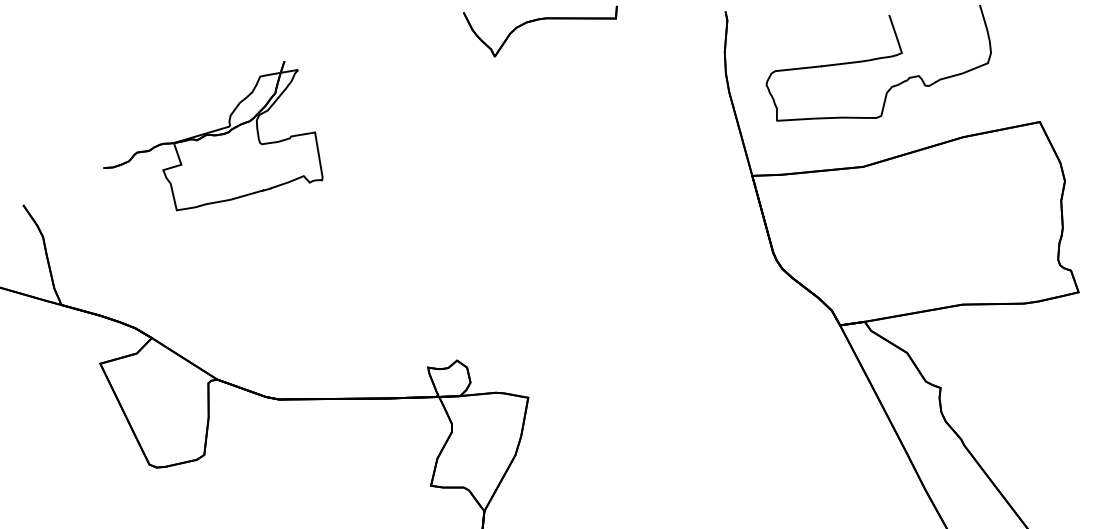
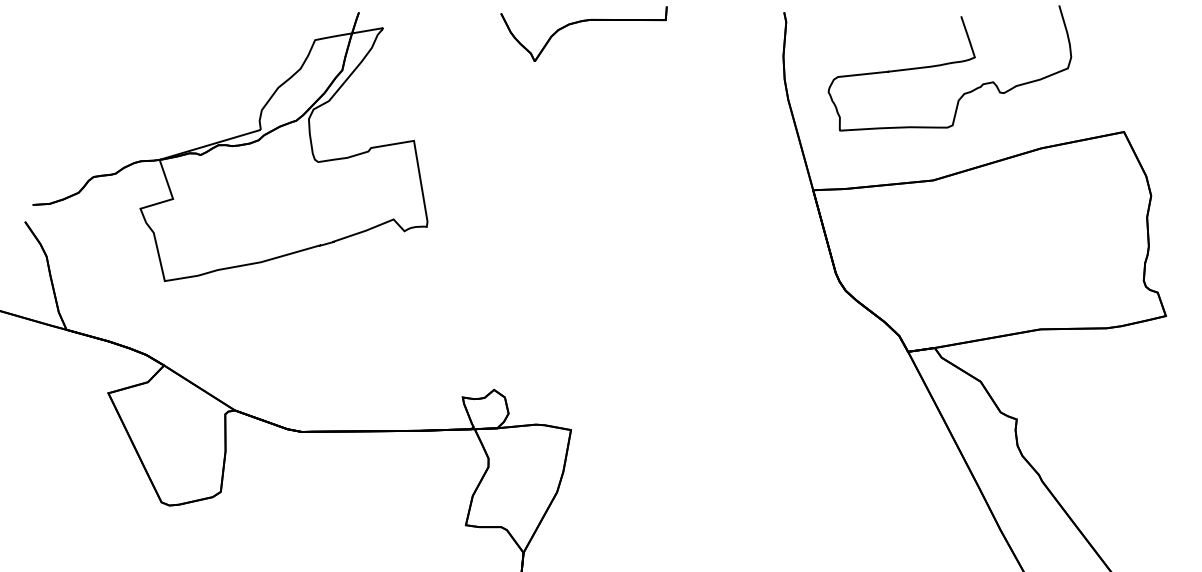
part: (213, 135) -> (230, 146), size x1.67

